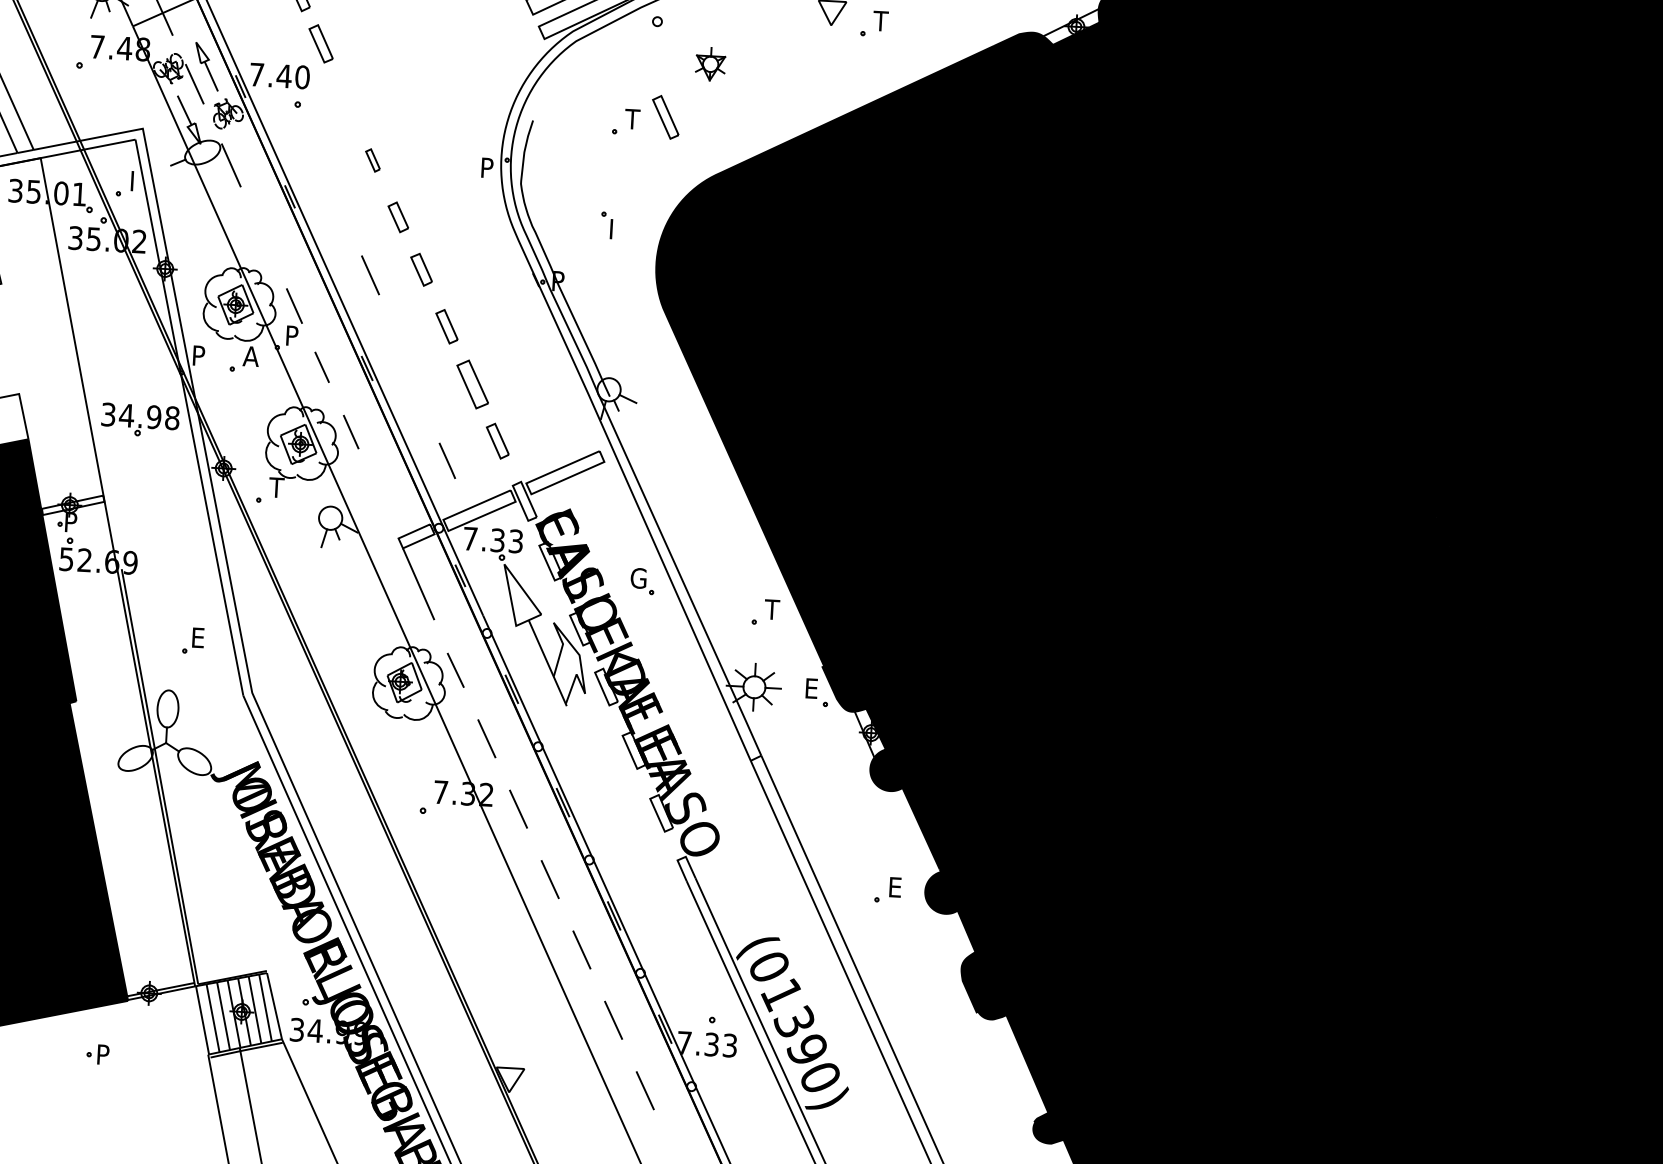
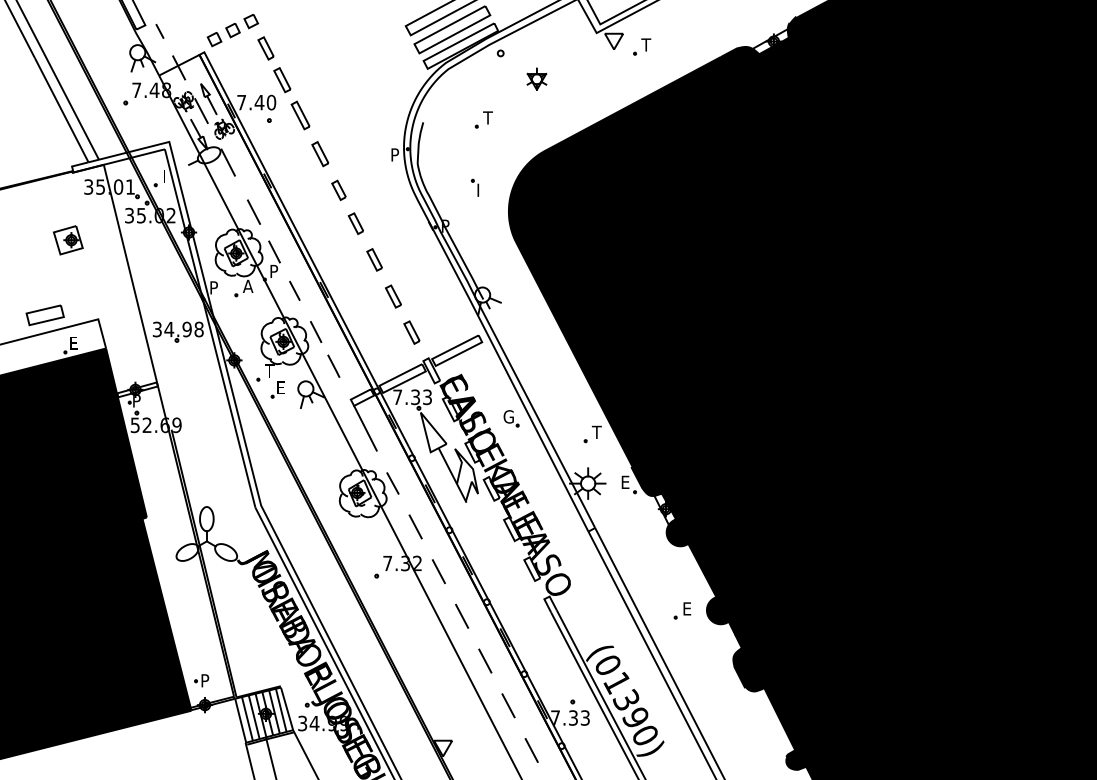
part: (665, 117) -> (300, 115), moved
part: (373, 160) -> (320, 154), size x1.67
line: (369, 274) -> (253, 211), moved
part: (472, 384) -> (393, 296), size x0.71
line: (446, 459) -> (333, 365), moved
part: (192, 640) -> (277, 389), moved
part: (97, 1053) -> (201, 680), moved

